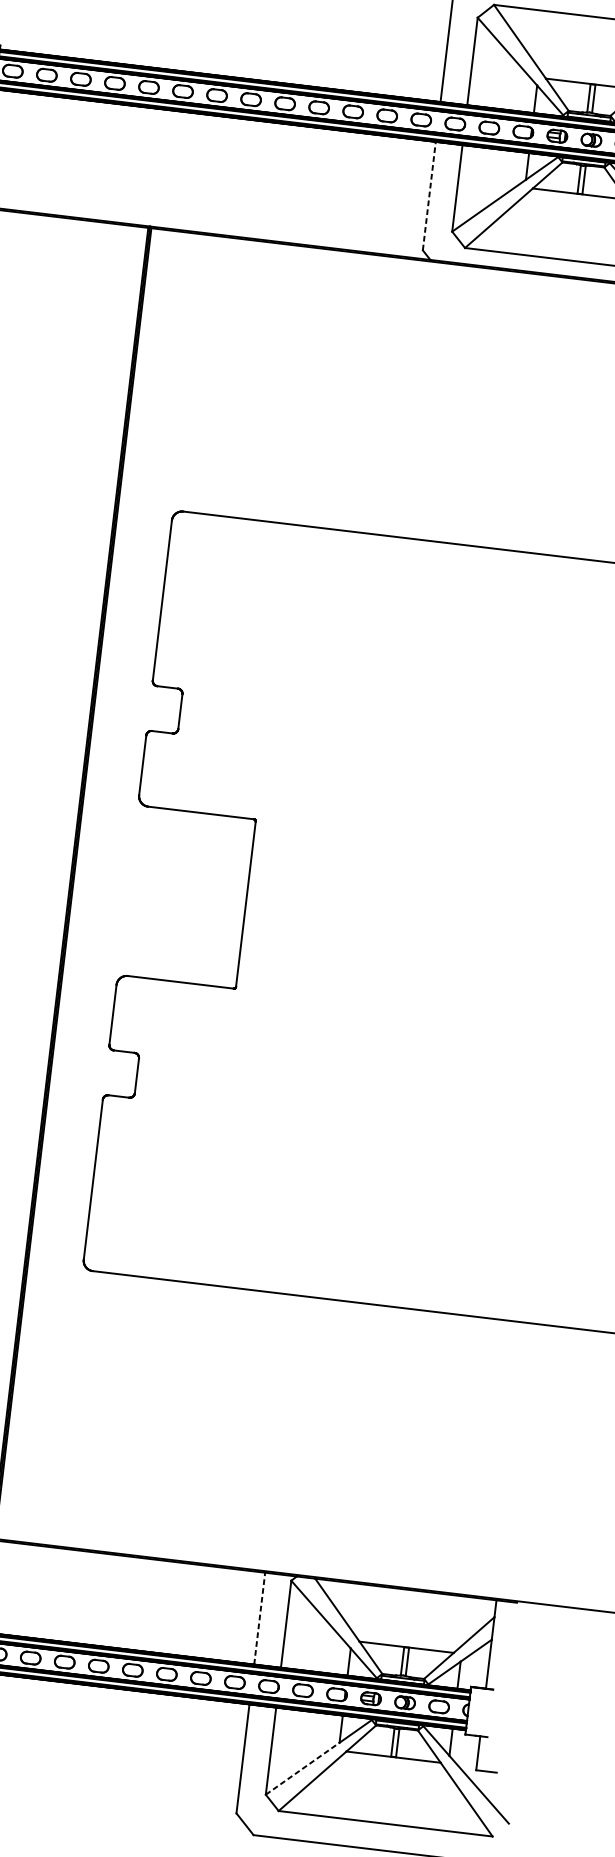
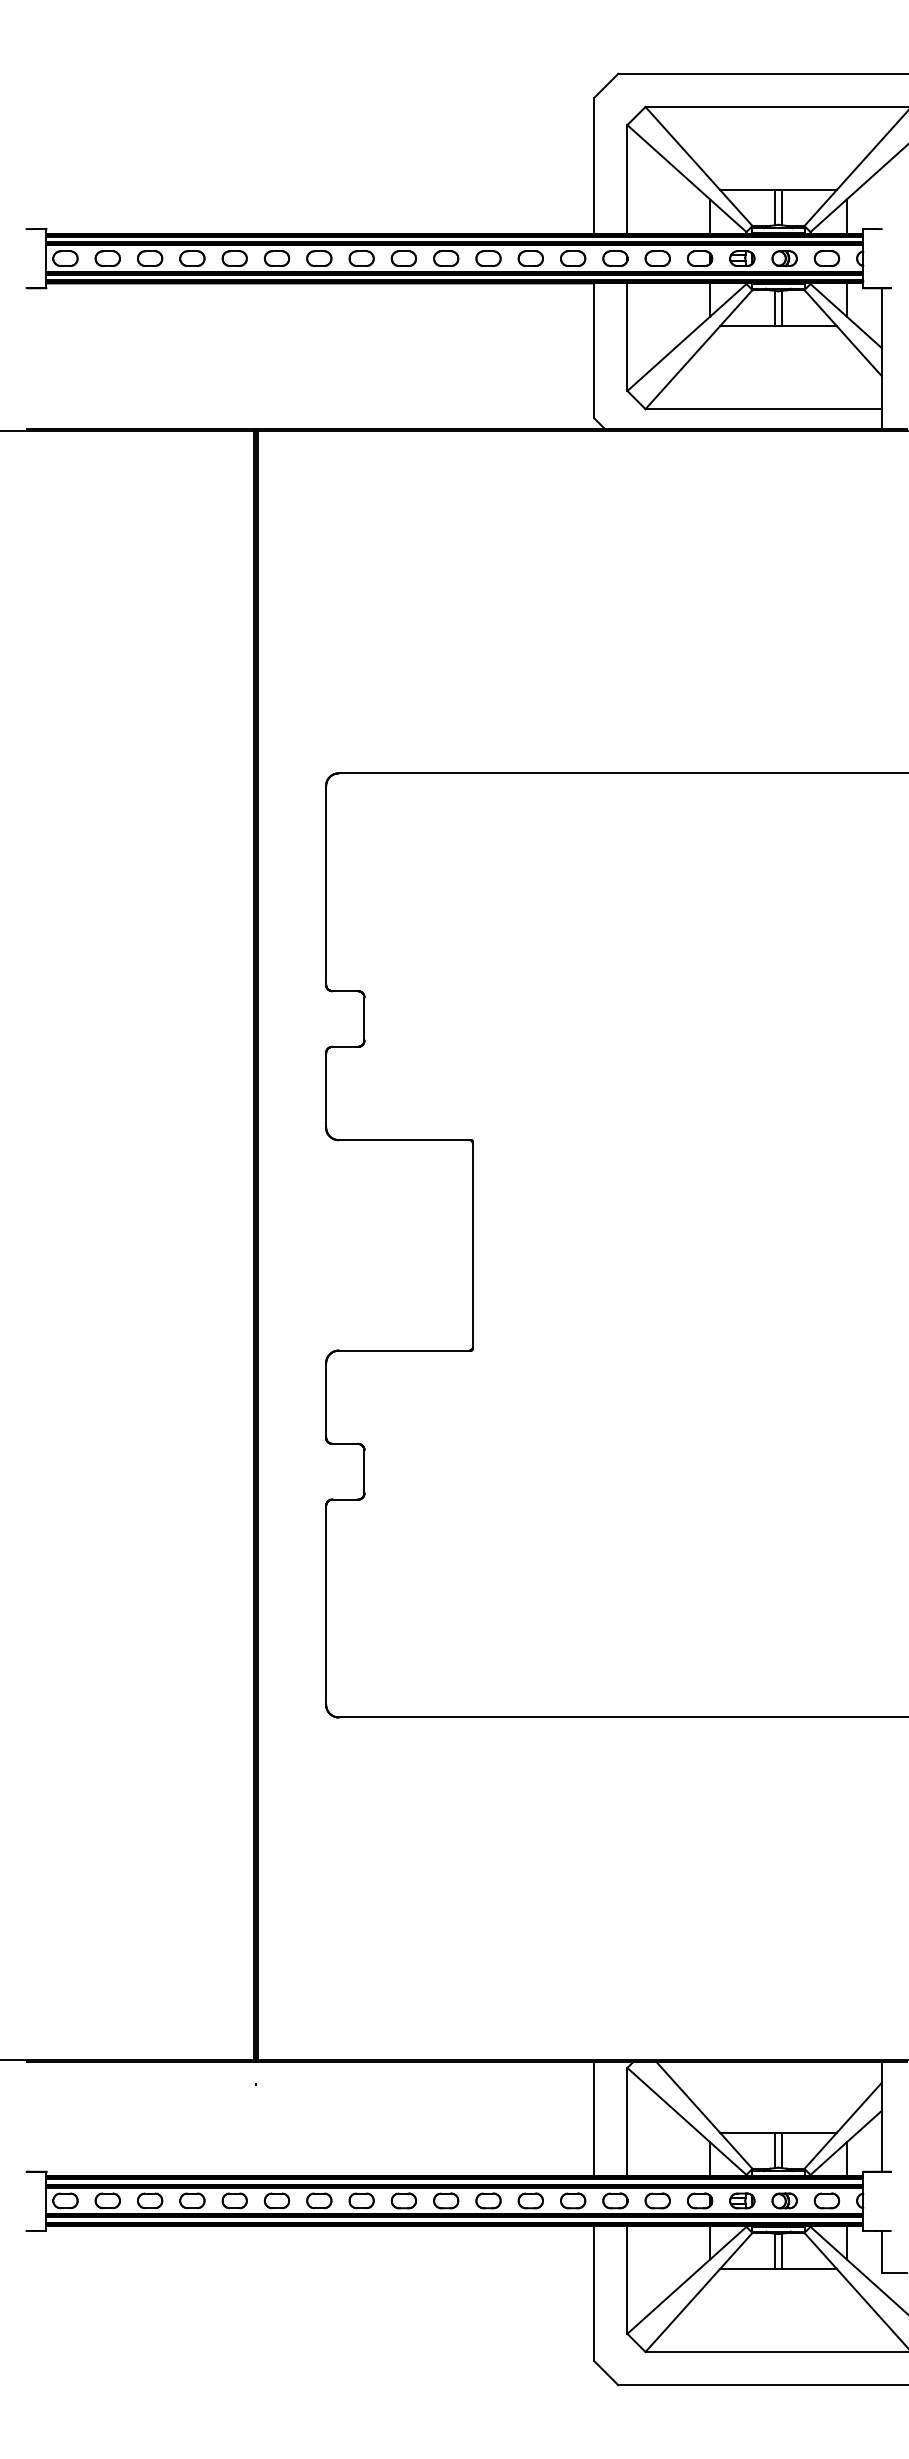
line: (429, 195) -> (594, 350), dashed -> solid
line: (260, 1618) -> (594, 2118), dashed -> solid
line: (302, 1768) -> (668, 2296), dashed -> solid

